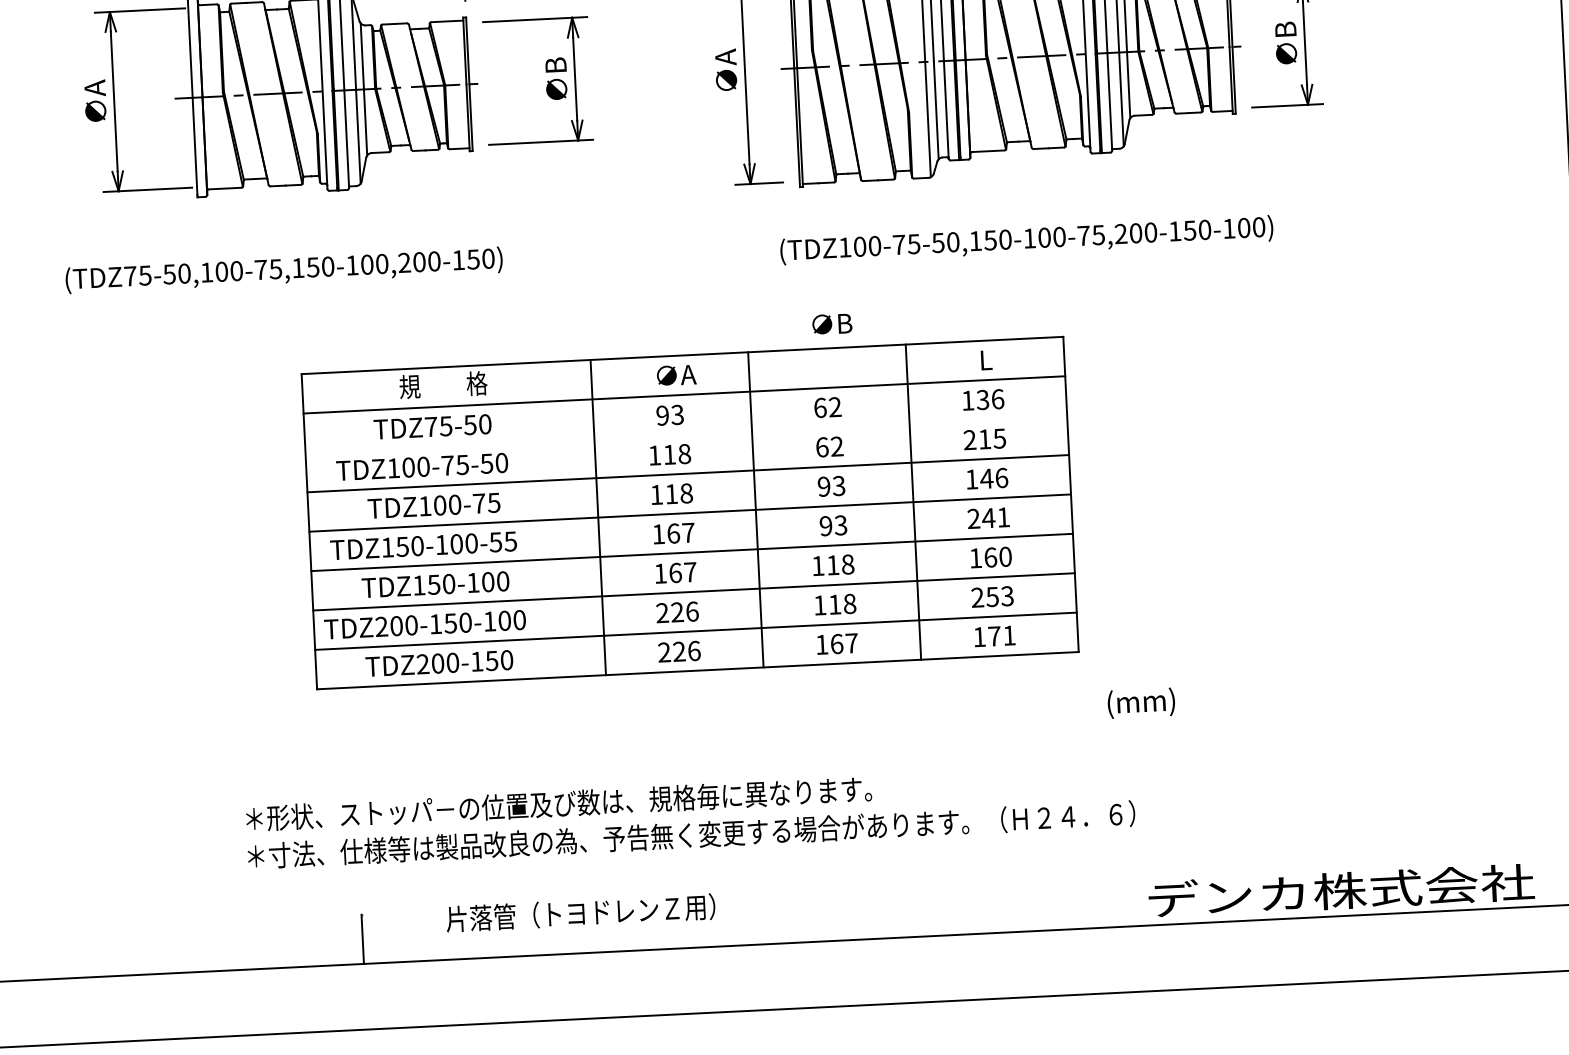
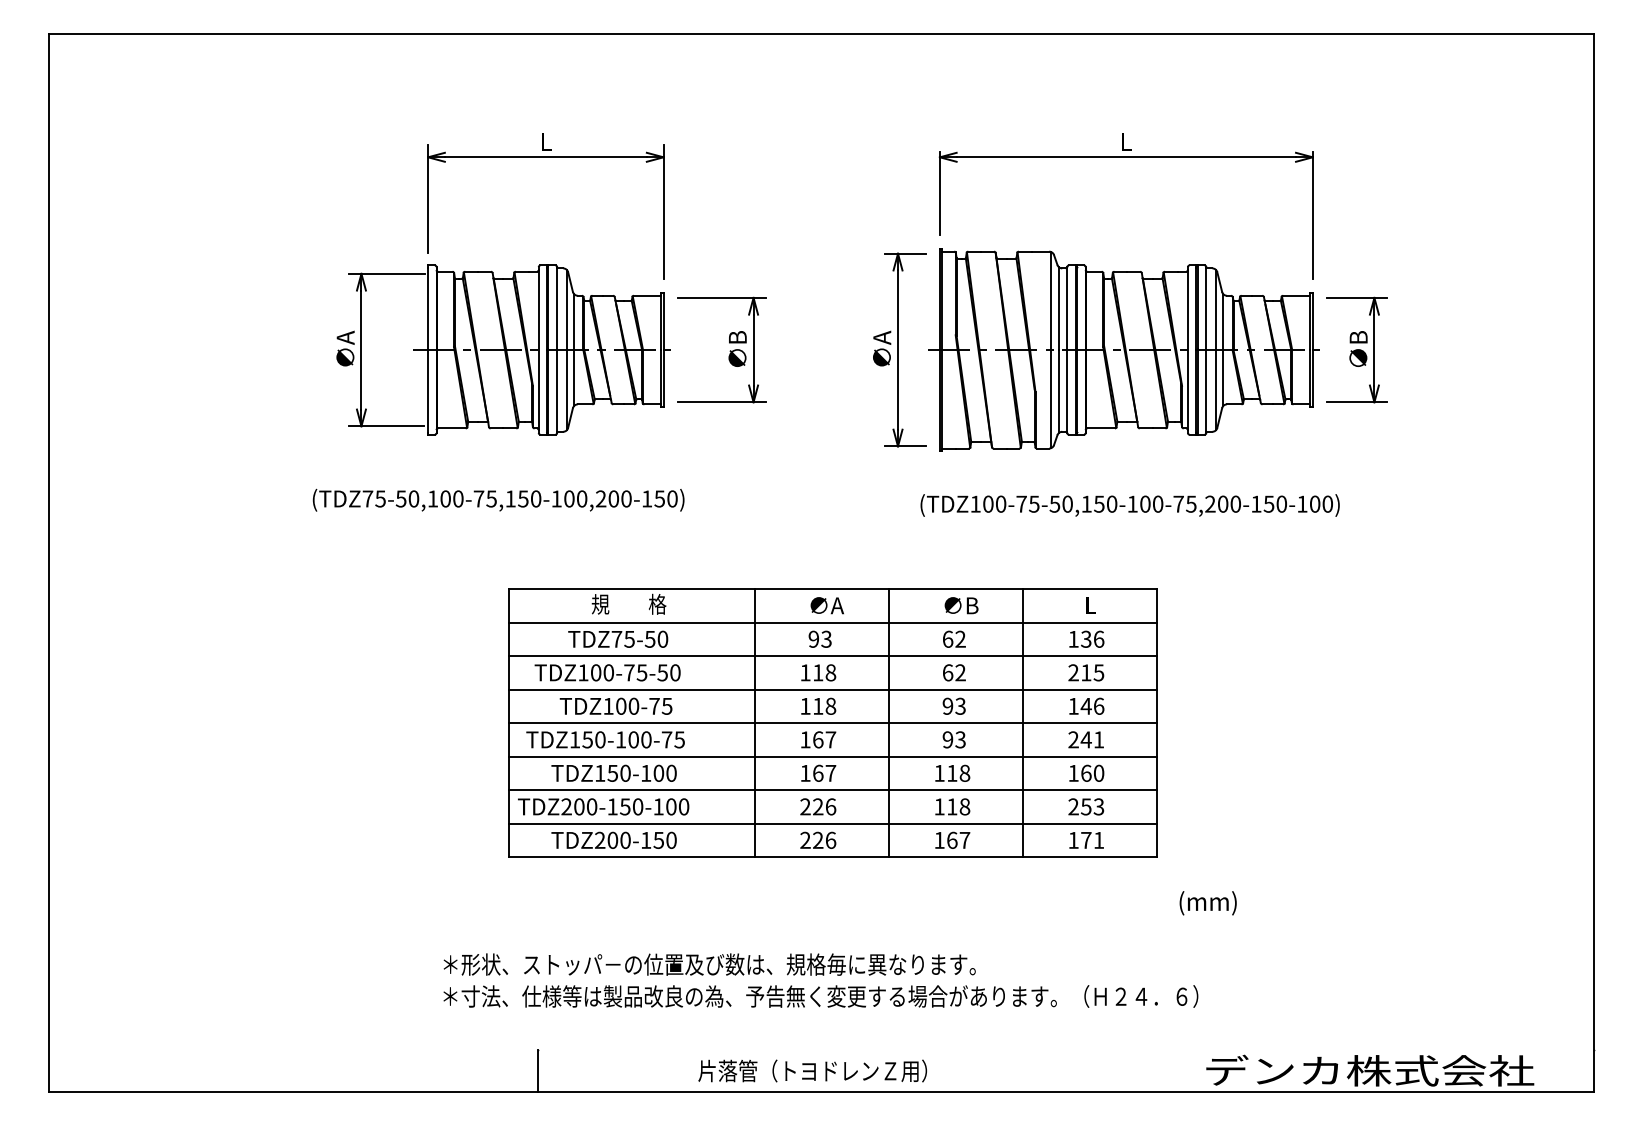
text: (832, 323) -> (961, 605), moved
line: (686, 434) -> (833, 656), added
text: (495, 541) -> (666, 739), TDZ150-100-55 -> TDZ150-100-75
text: (580, 912) -> (812, 1070), moved

